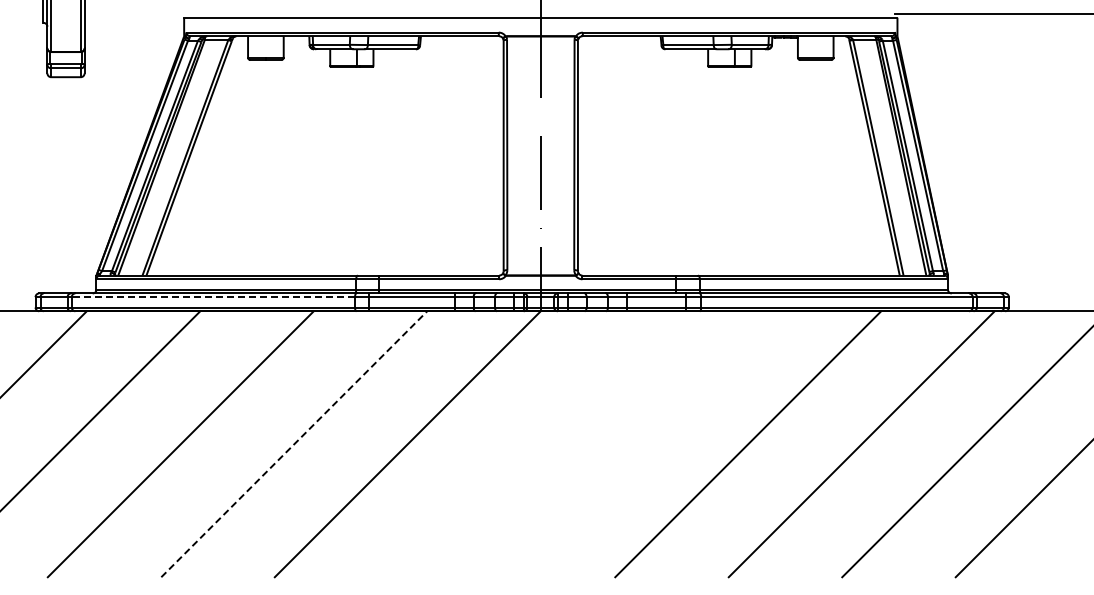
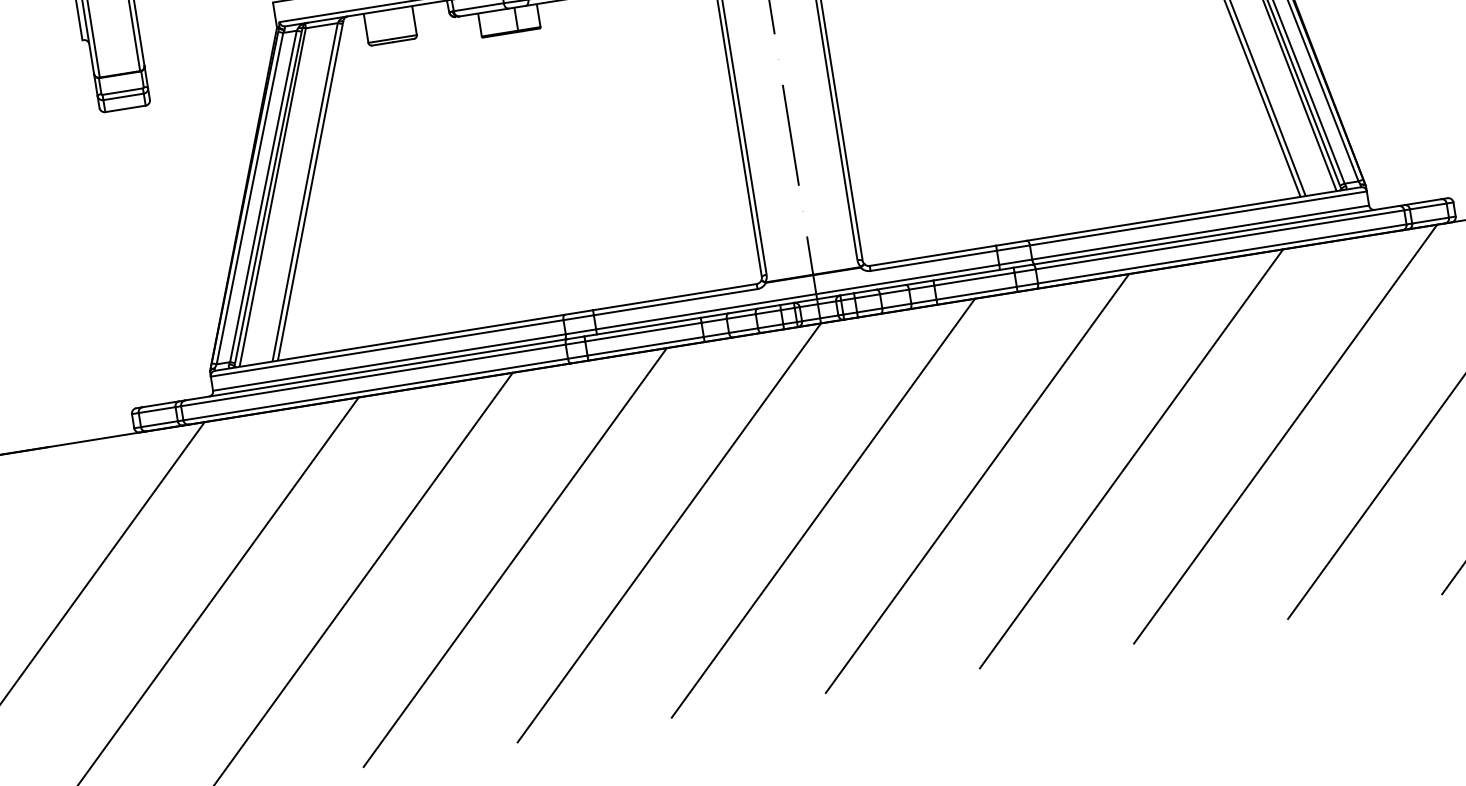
line: (213, 297) -> (373, 375), dashed -> solid
line: (294, 443) -> (515, 556), dashed -> solid
line: (521, 444) -> (823, 508), added
line: (634, 444) -> (977, 483), added

